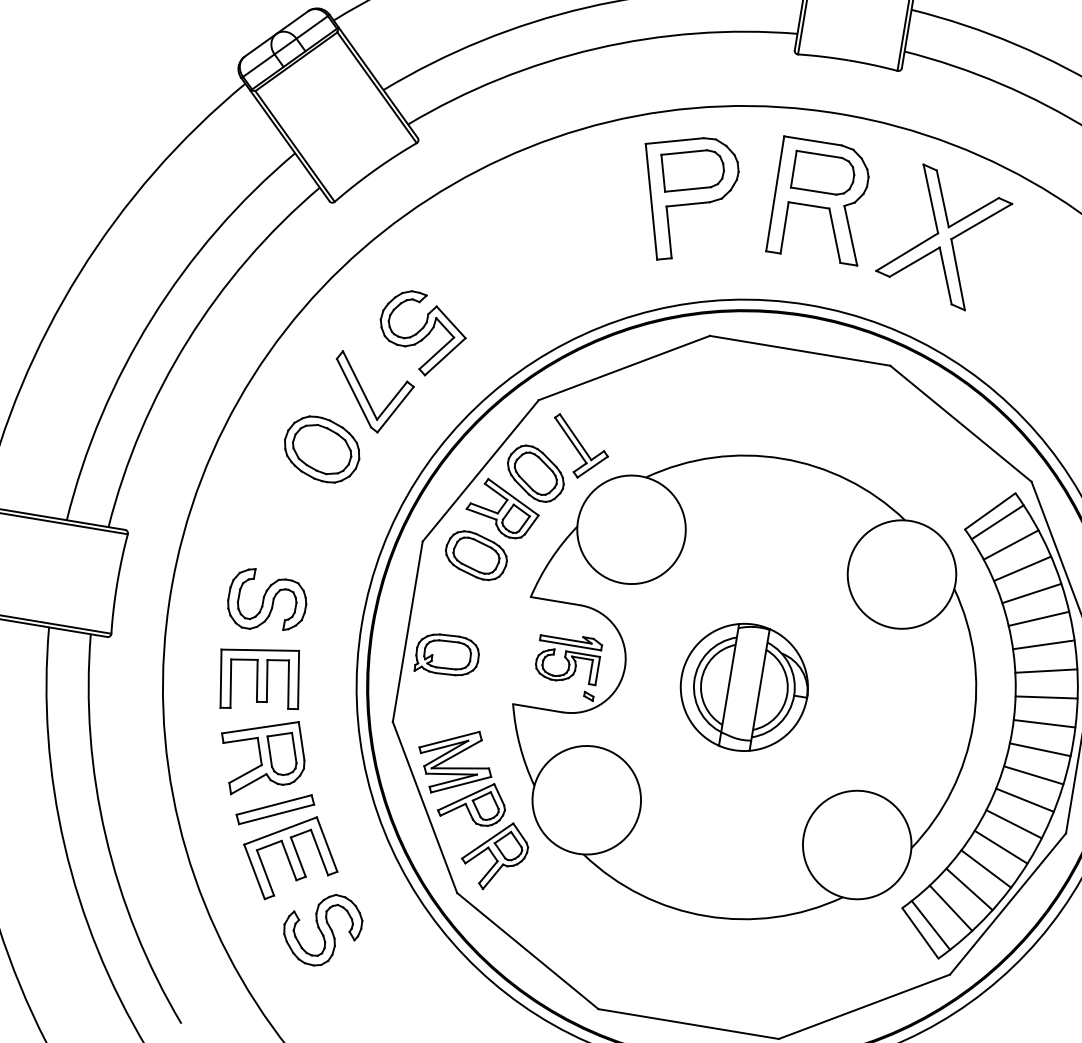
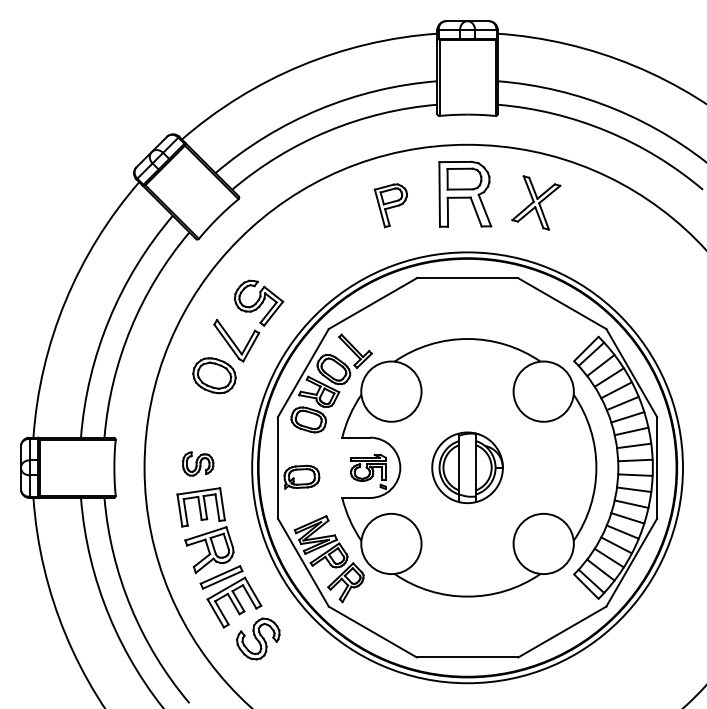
part: (684, 198) -> (390, 205), size x0.6
part: (944, 236) -> (536, 202), size x0.7
part: (266, 600) -> (197, 463), size x0.7

